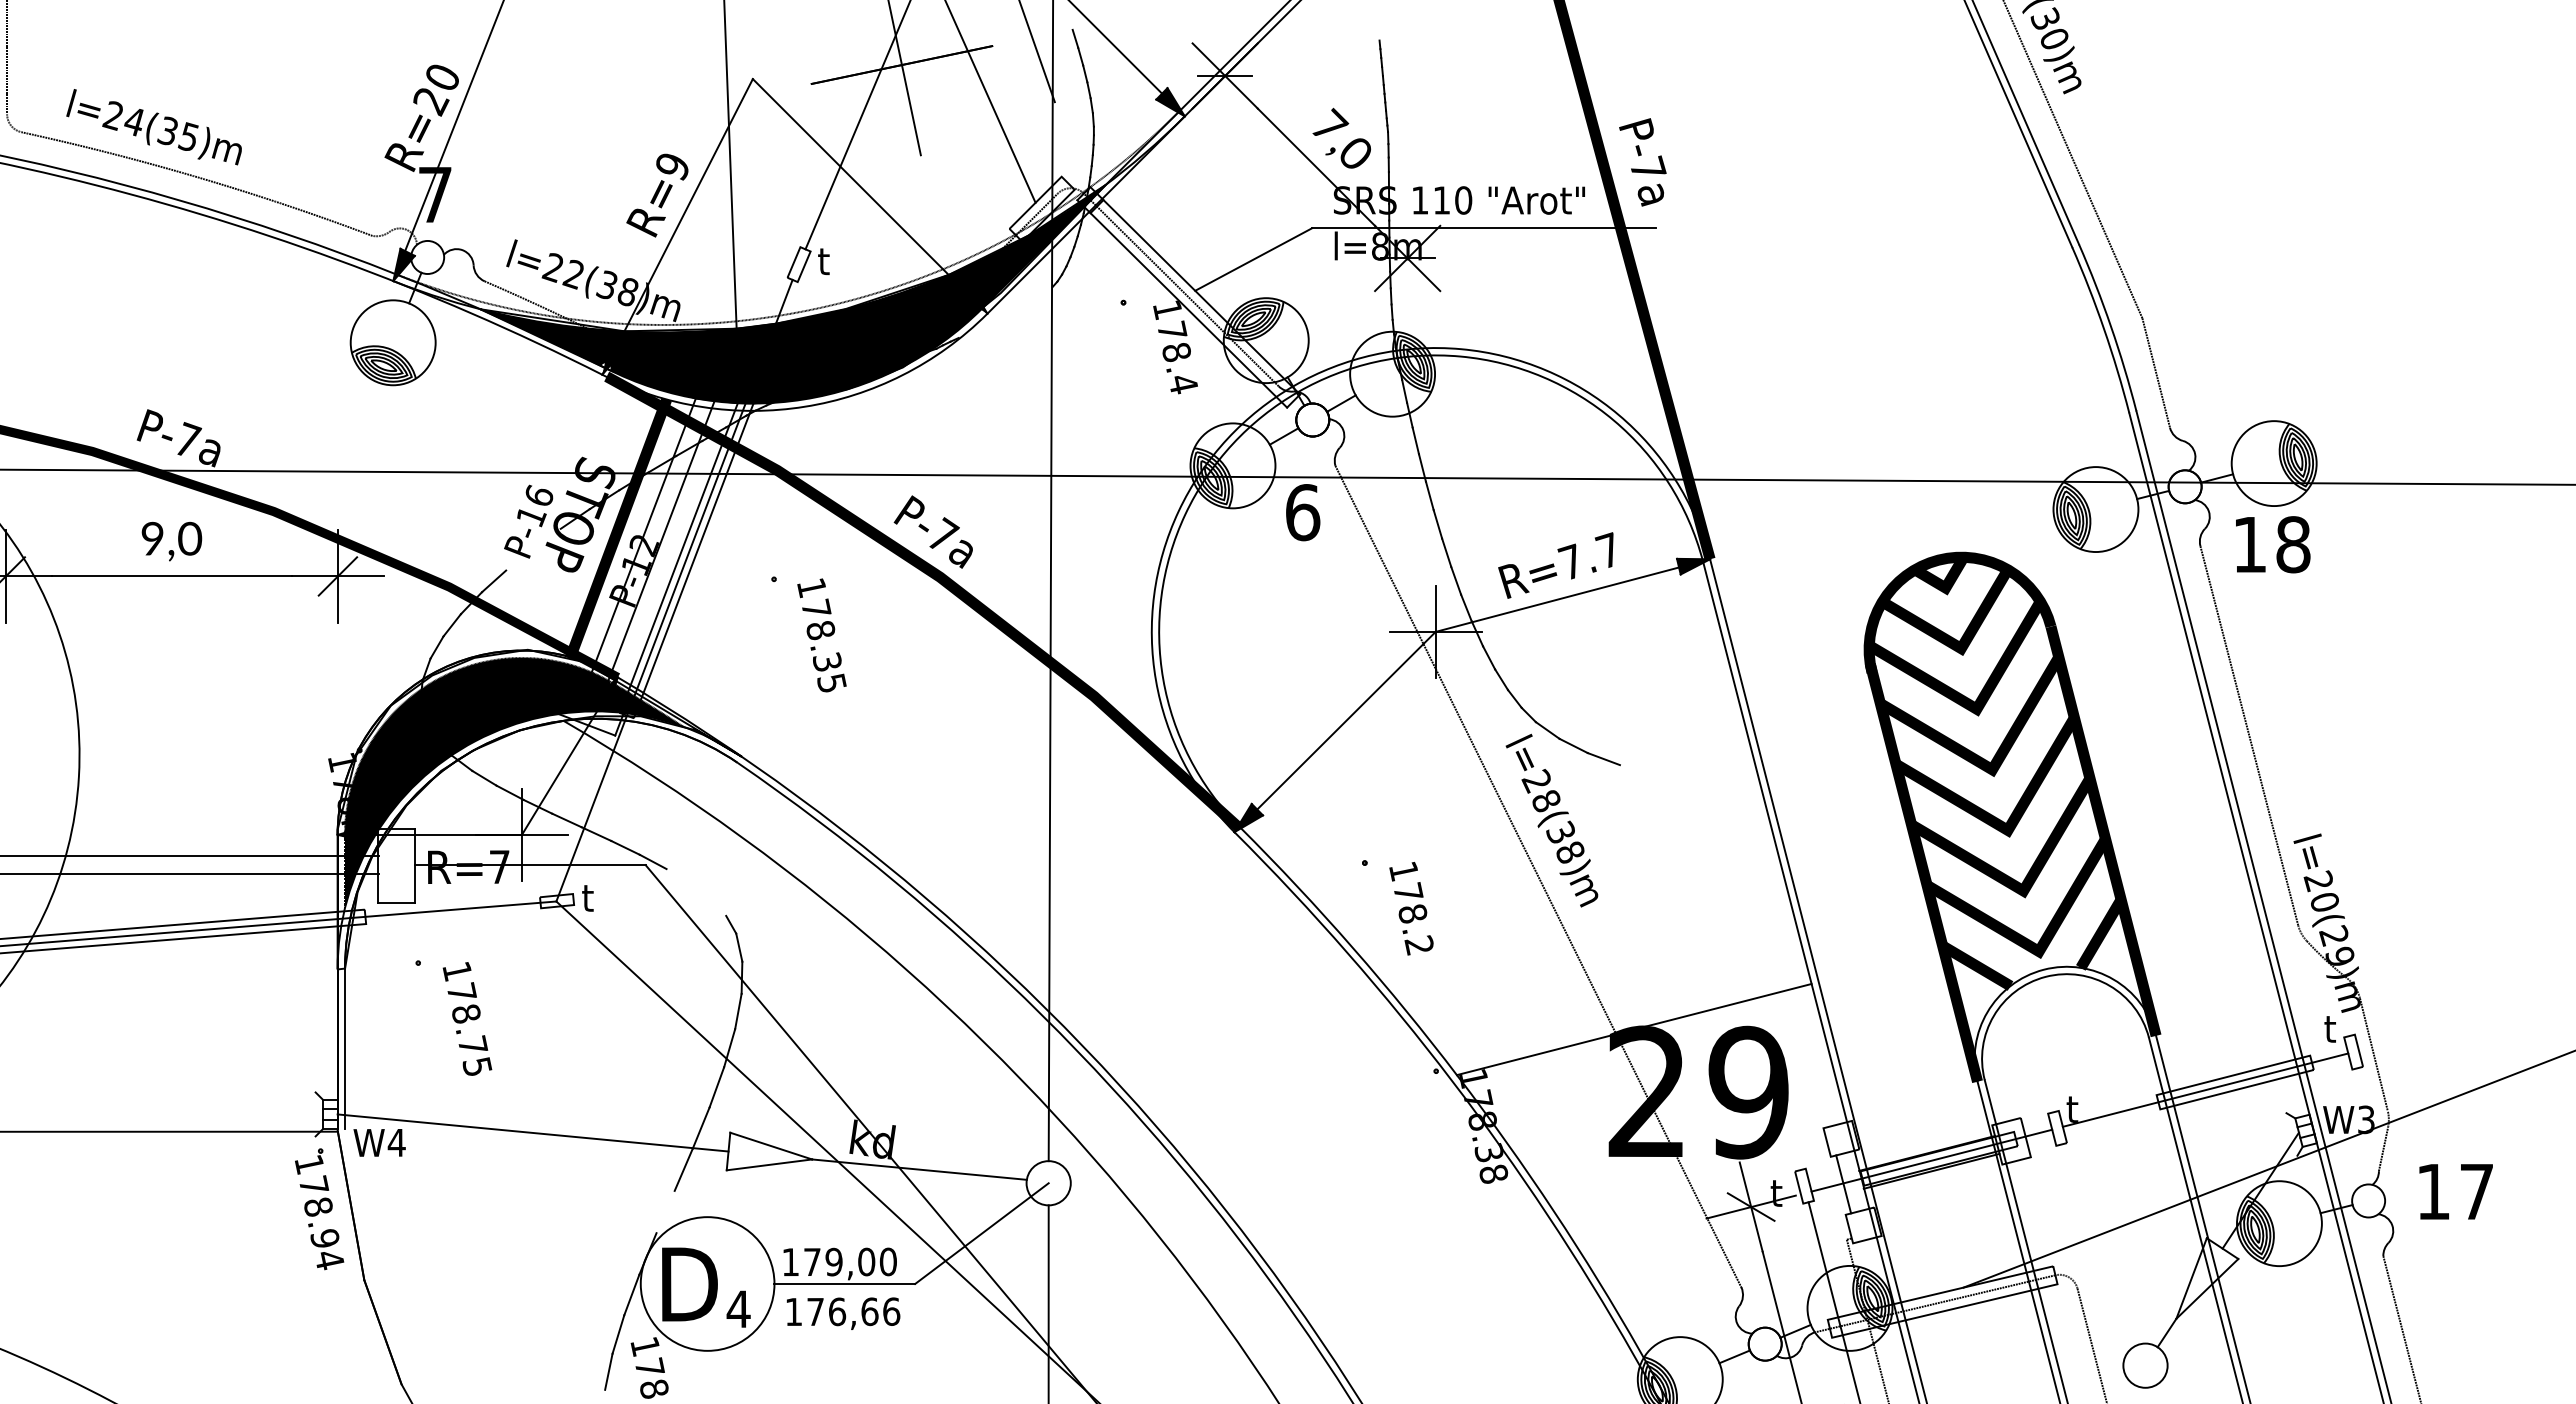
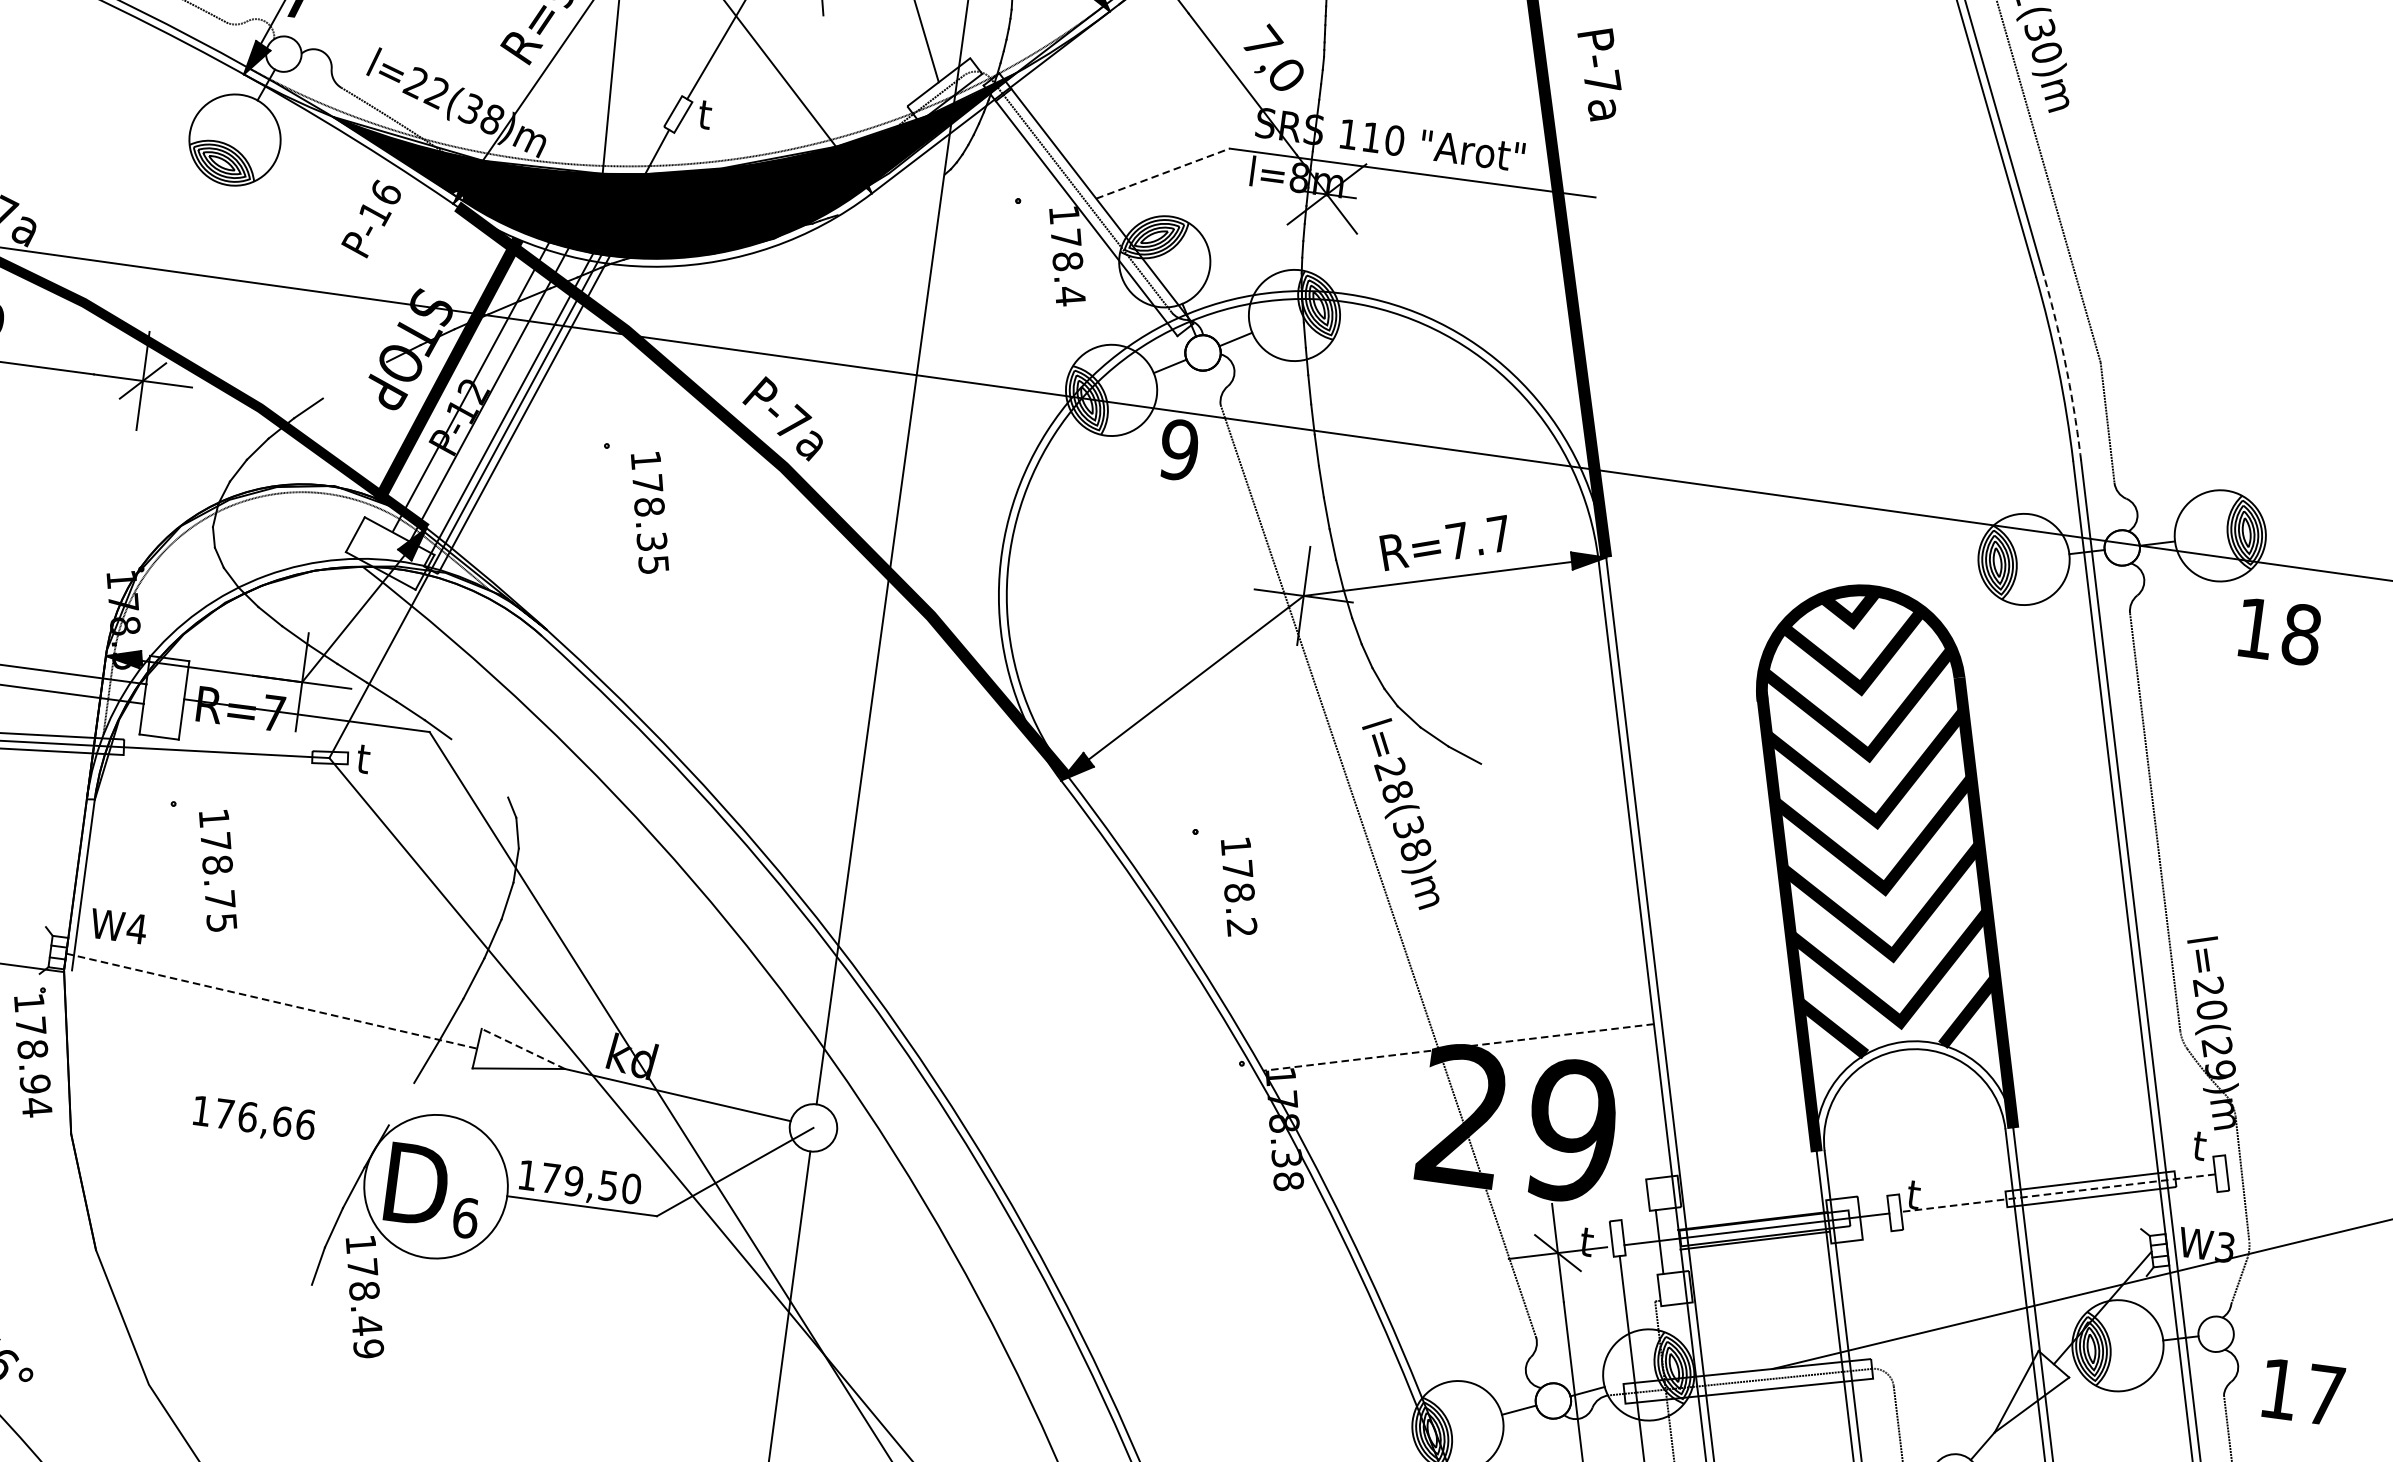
text: (1642, 162) -> (1597, 74), moved
line: (1254, 259) -> (1163, 173), solid -> dashed
arc: (2111, 326) -> (2066, 366), solid -> dashed
text: (1302, 512) -> (1178, 449), 6 -> 9
text: (528, 521) -> (371, 218), moved
text: (2273, 544) -> (2280, 631), moved
fill: (513, 782) -> (300, 625), removed
line: (1633, 1029) -> (1457, 1047), solid -> dashed
line: (2205, 1090) -> (2058, 1193), solid -> dashed
line: (533, 1133) -> (272, 1001), solid -> dashed
text: (379, 1142) -> (118, 926), moved
line: (770, 1145) -> (522, 1048), solid -> dashed
text: (2455, 1191) -> (2302, 1391), moved
text: (866, 1261) -> (608, 1185), 179,00 -> 179,50
text: (738, 1309) -> (465, 1218), 4 -> 6
text: (843, 1313) -> (254, 1119), moved

